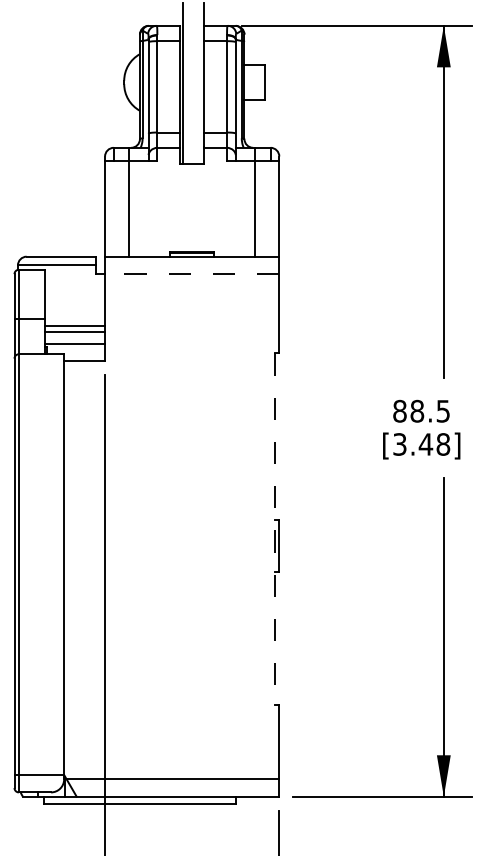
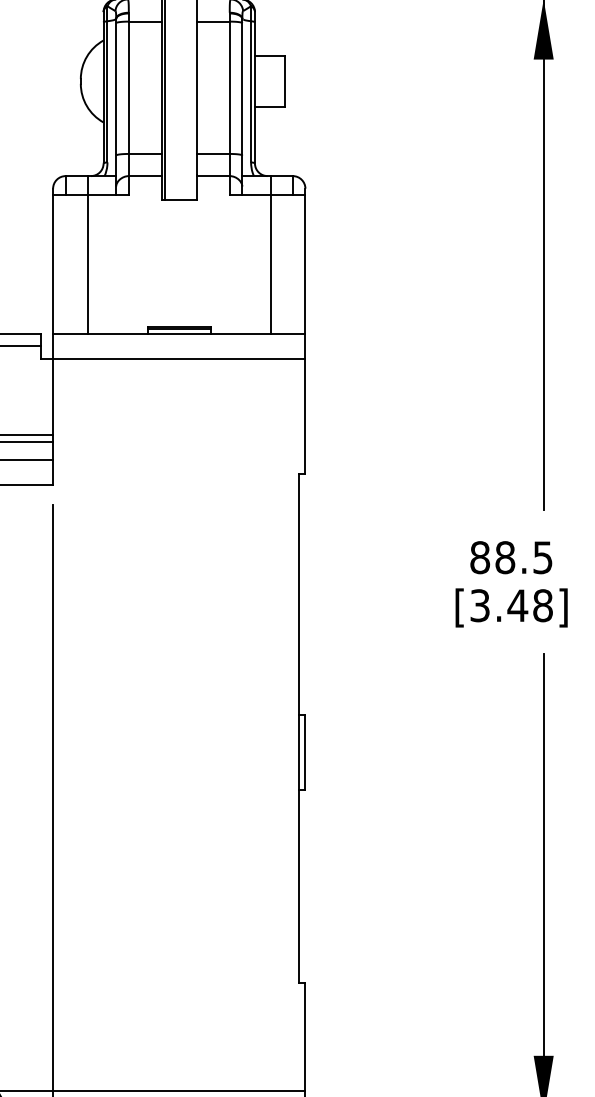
line: (191, 274) -> (178, 359), dashed -> solid
line: (274, 529) -> (298, 728), dashed -> solid

